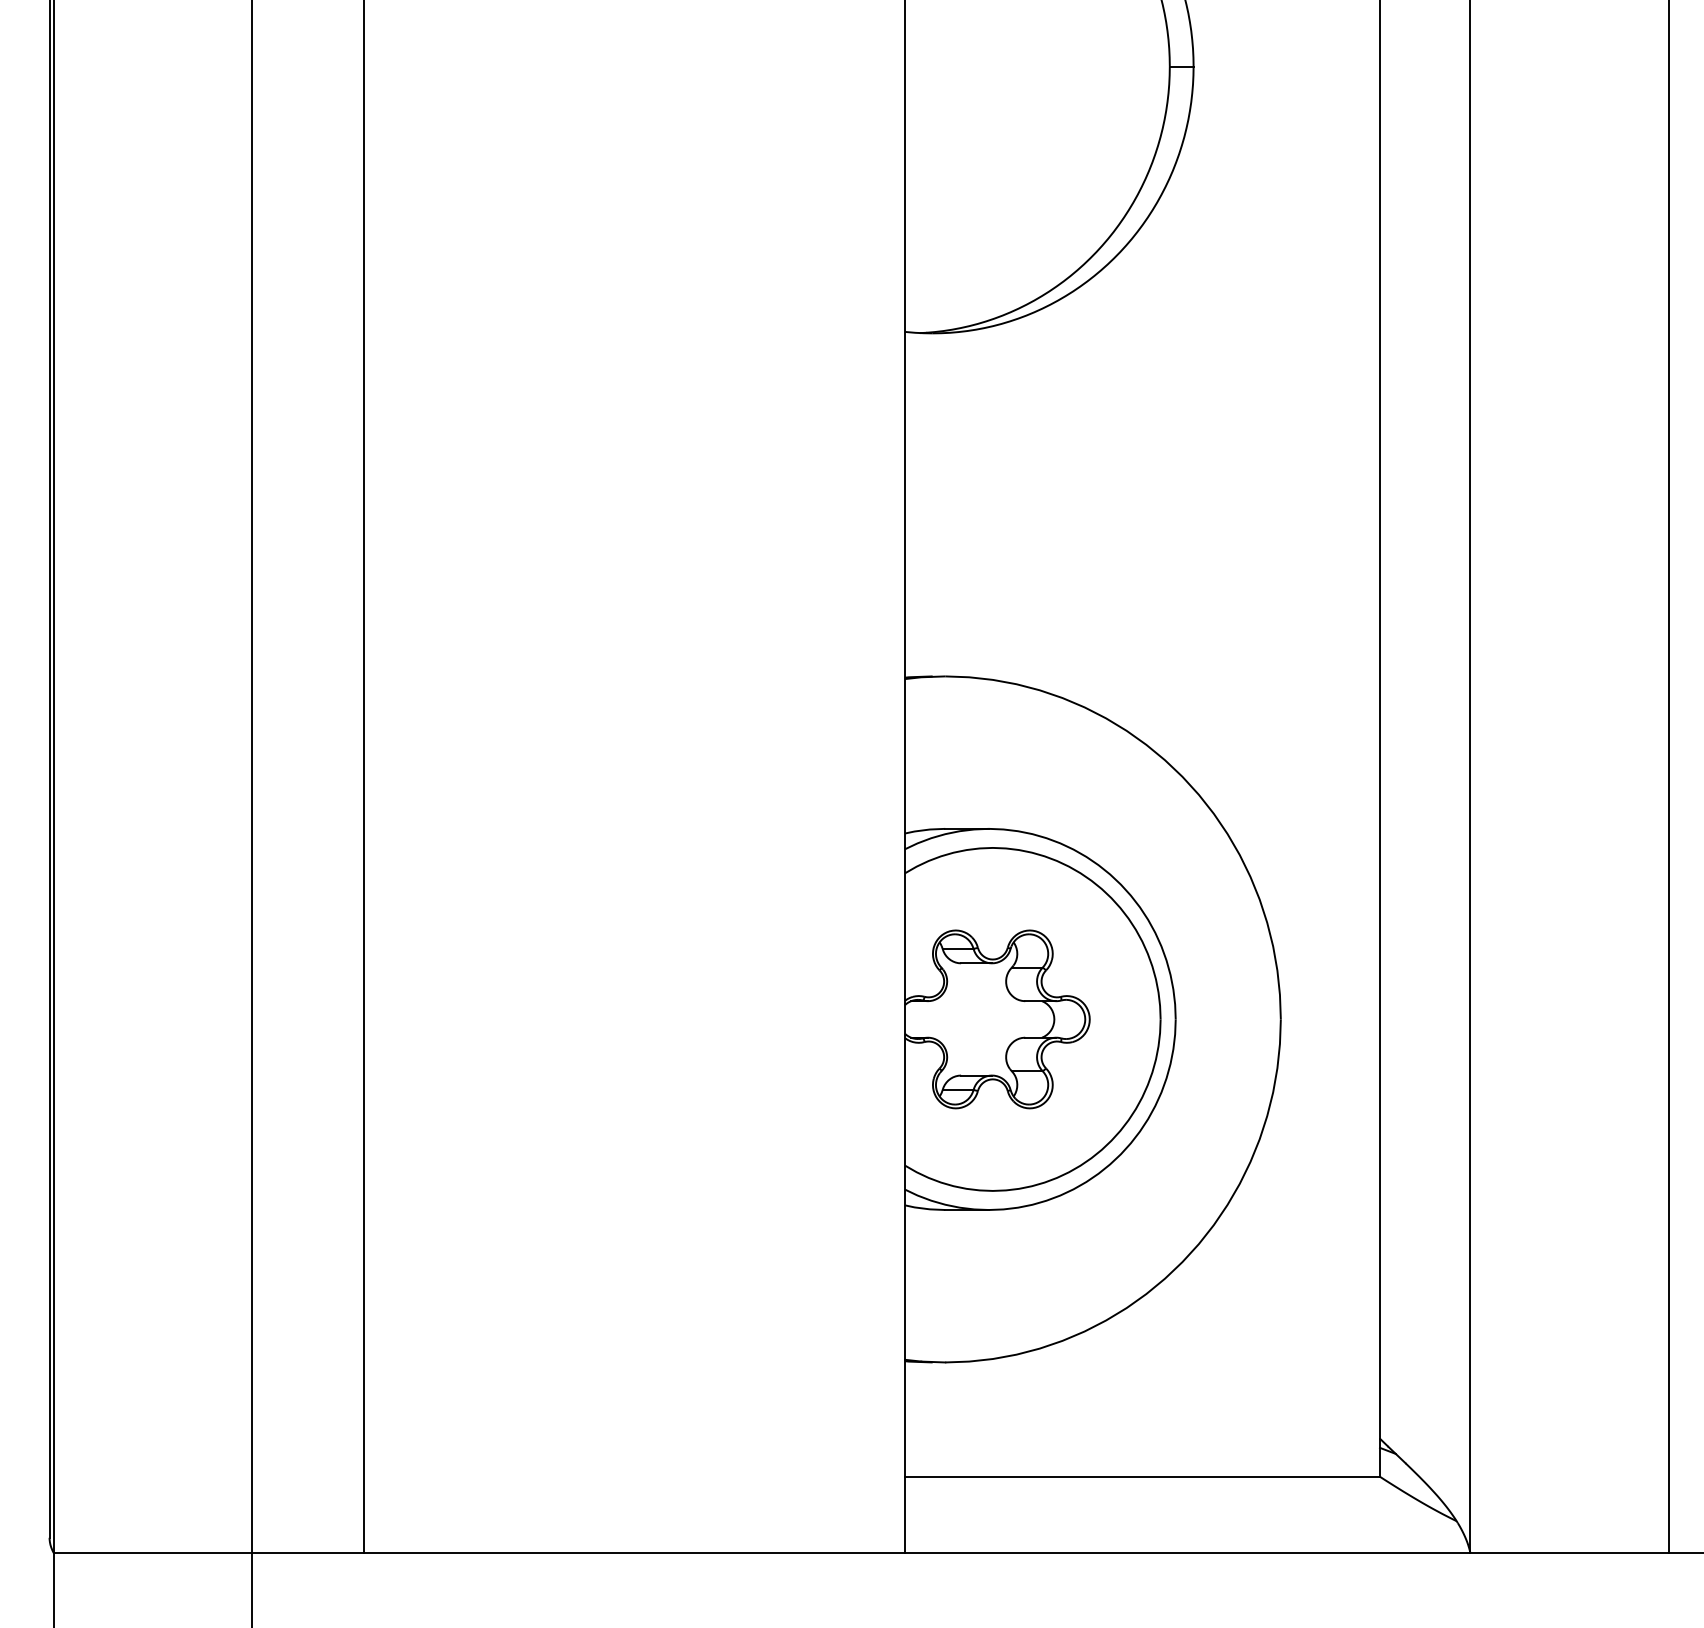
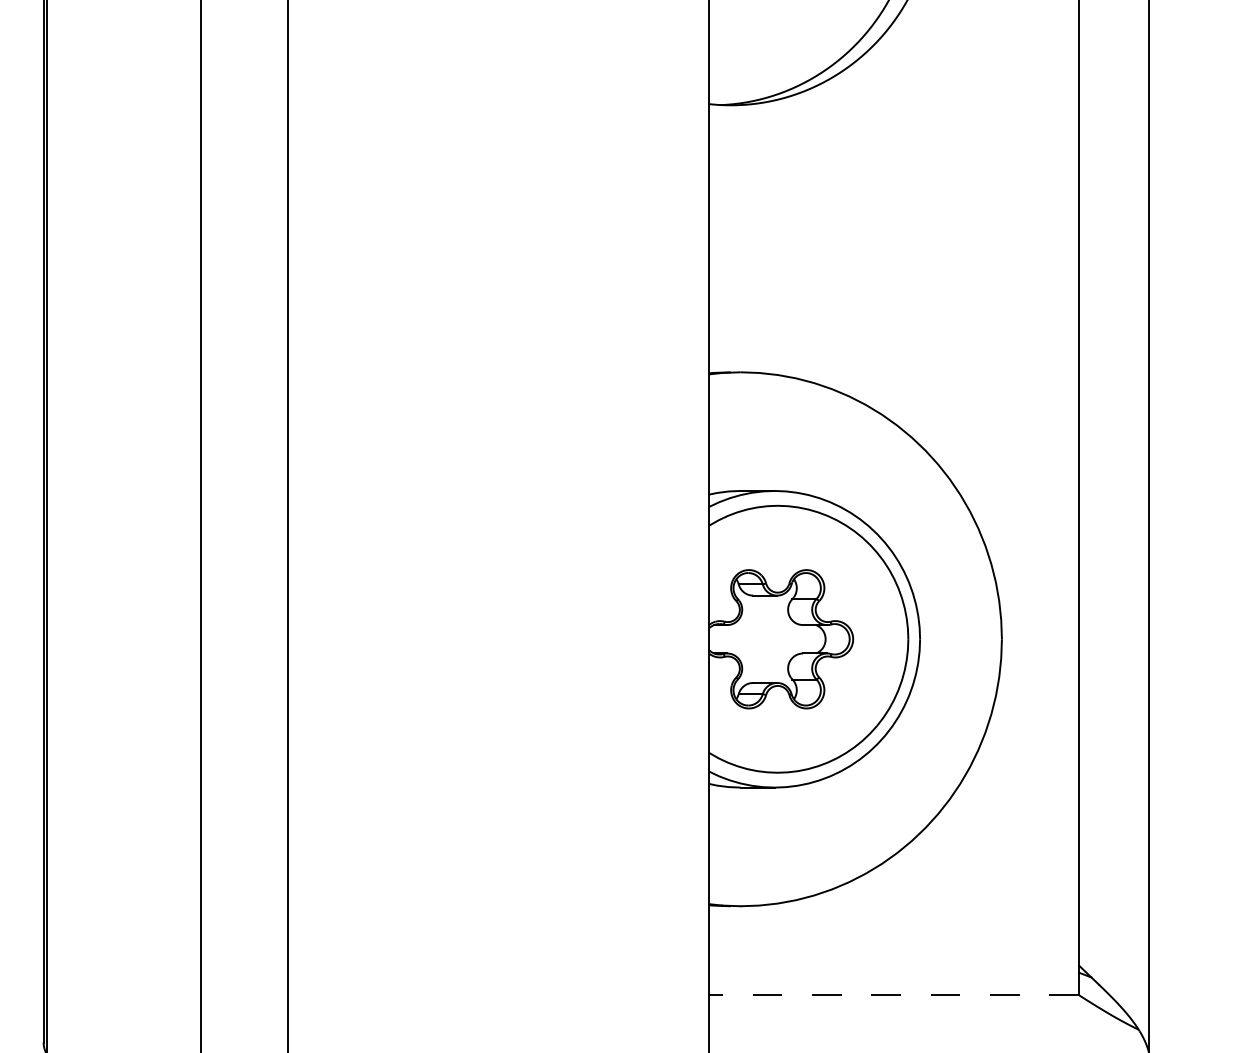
line: (1142, 1476) -> (894, 995), solid -> dashed

